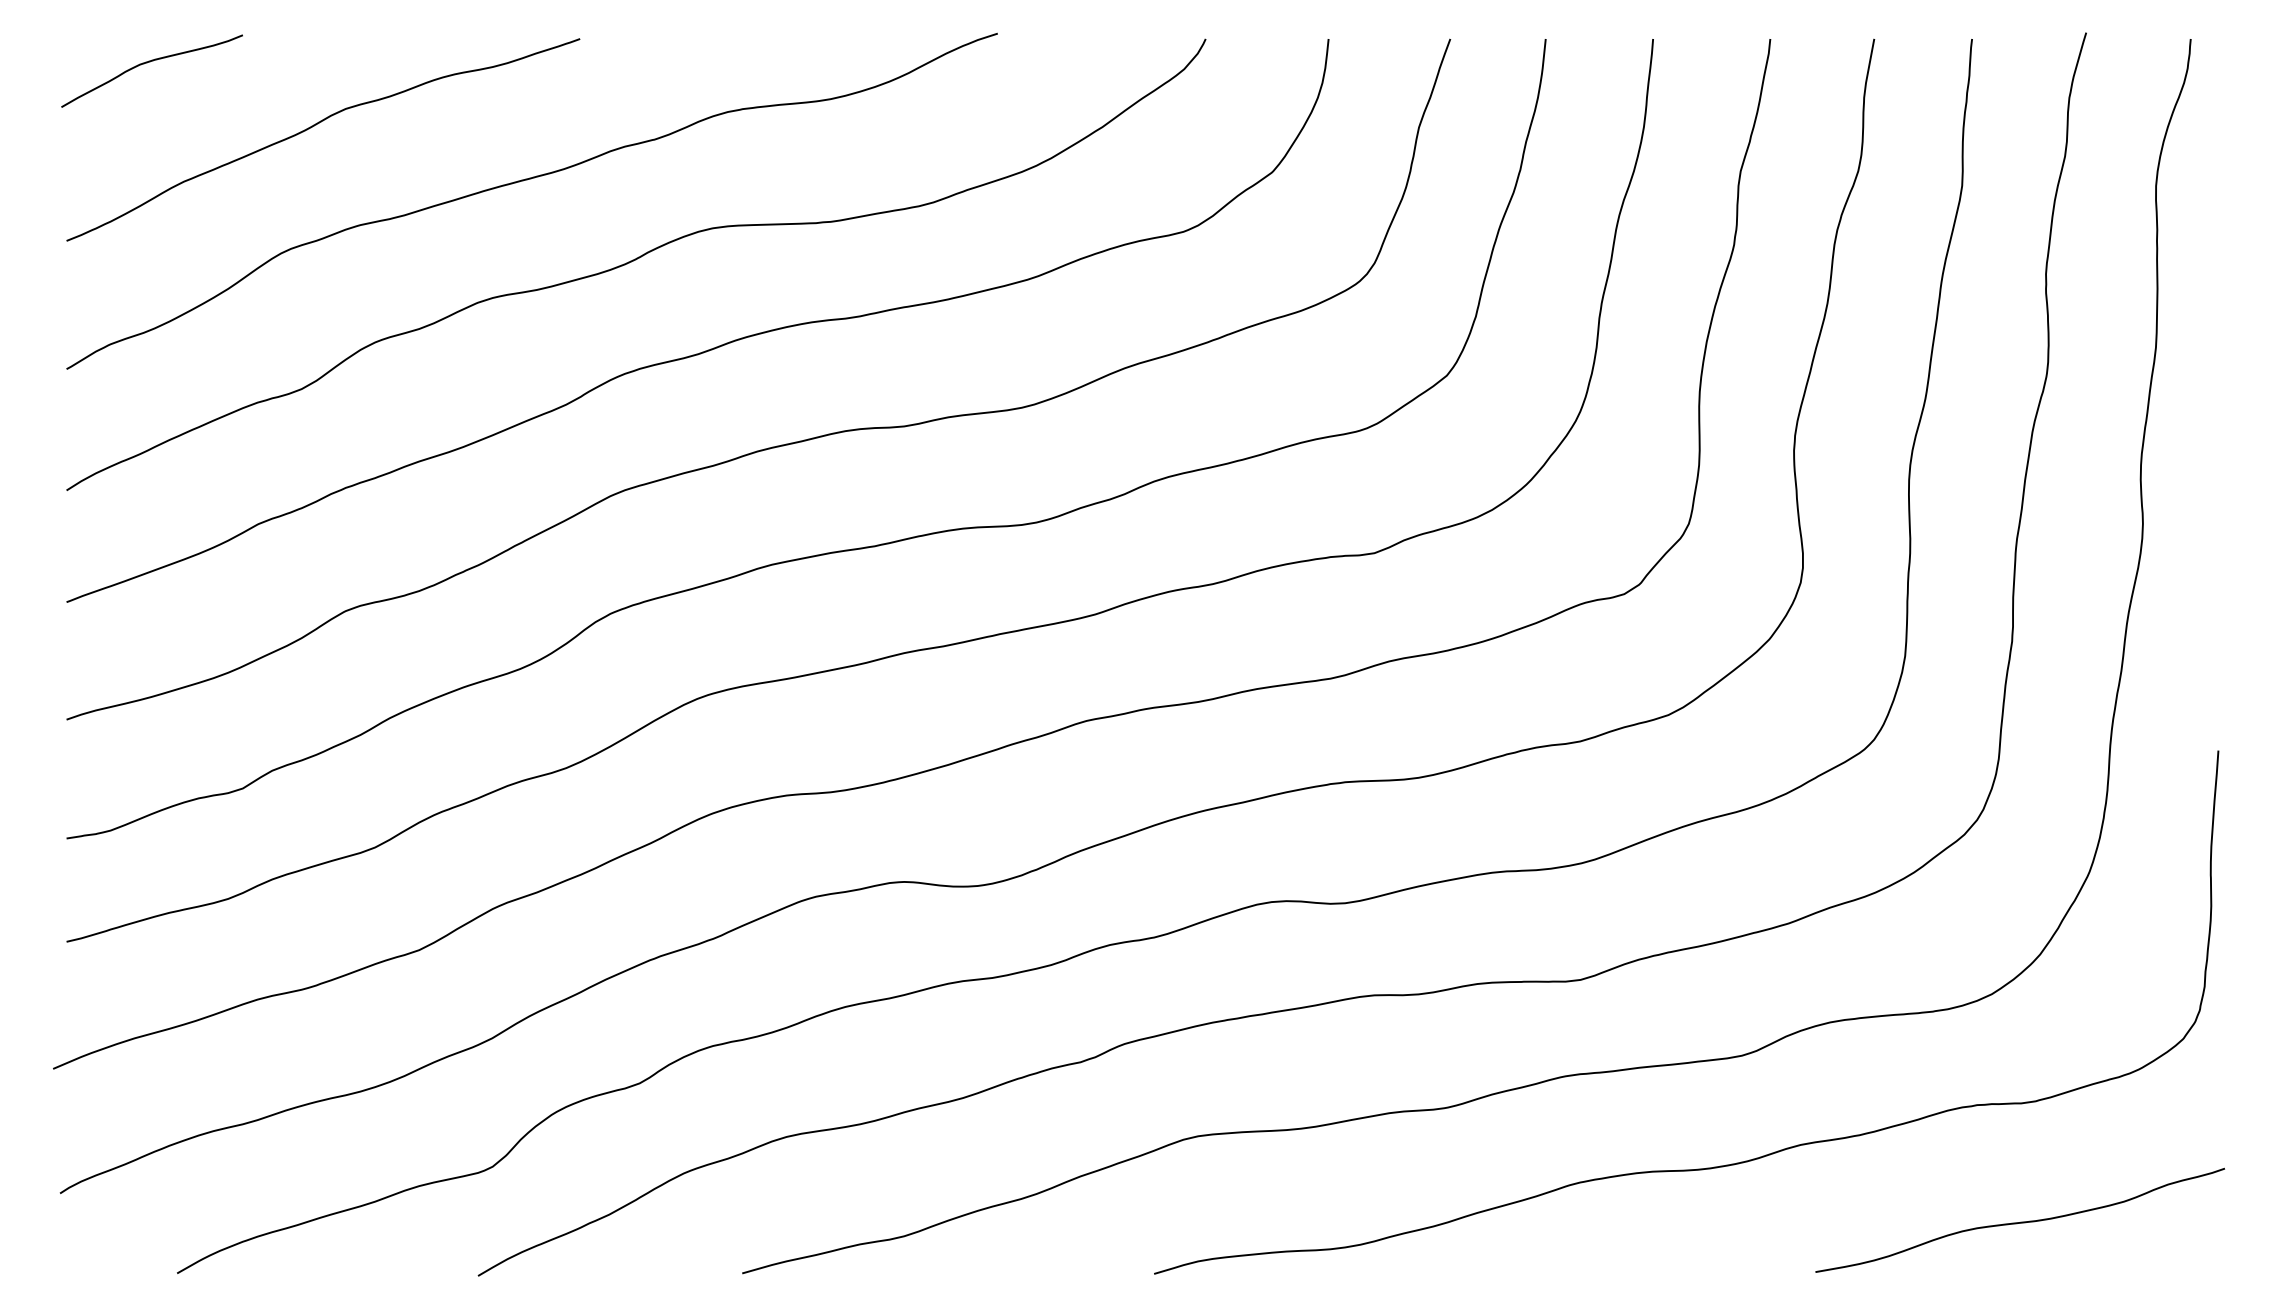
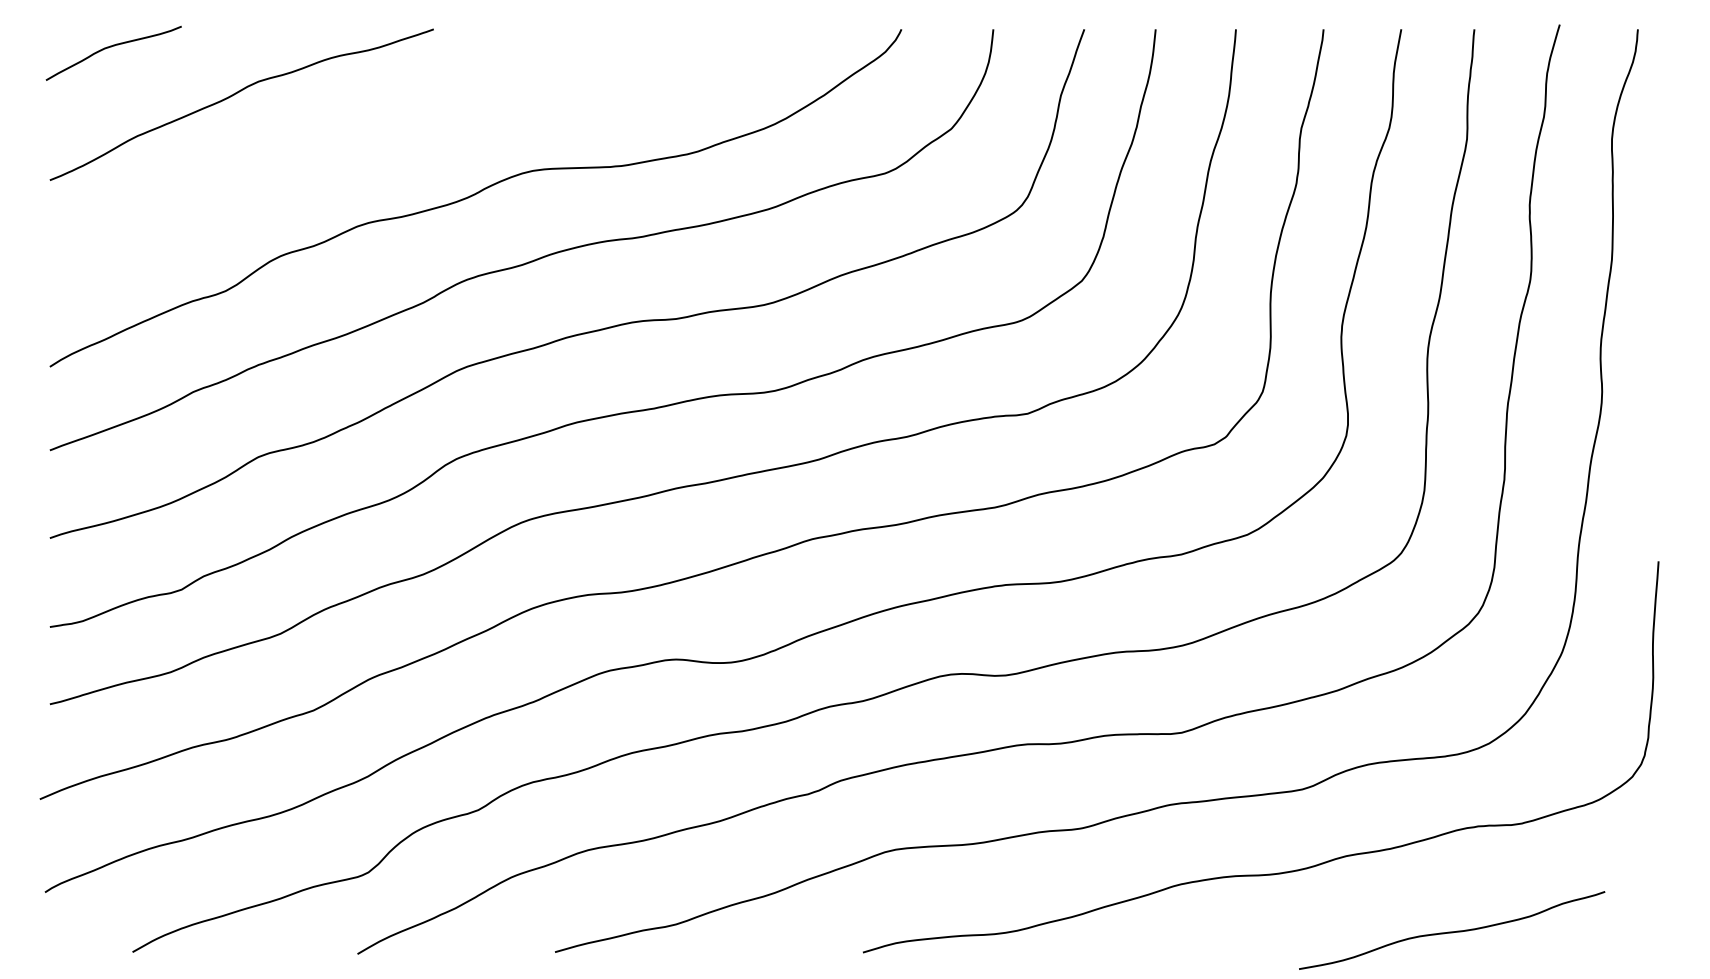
curve: (527, 180) -> (394, 135), removed
curve: (2020, 1221) -> (1452, 931), moved

